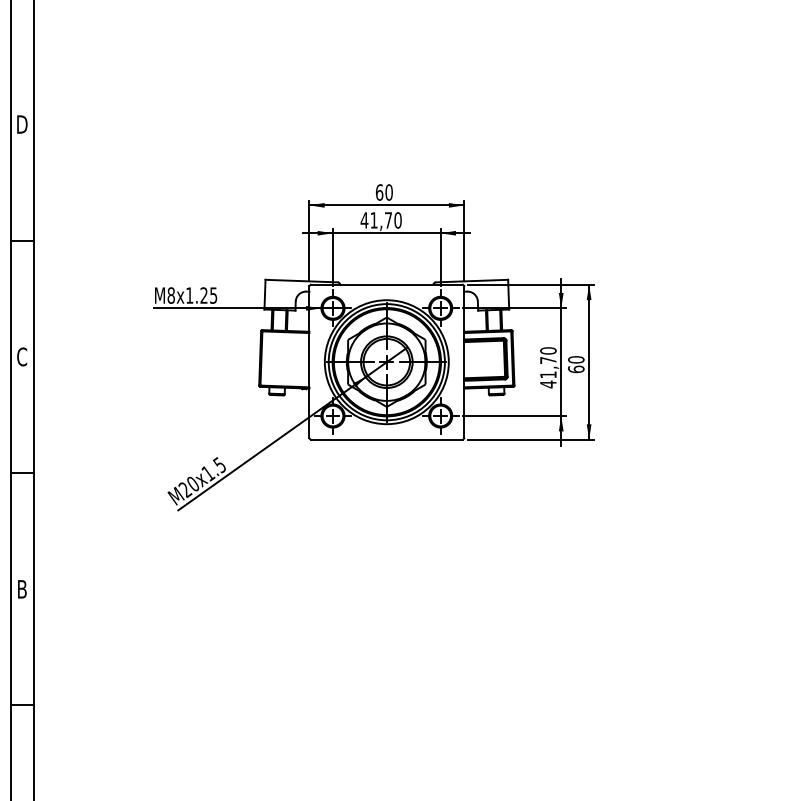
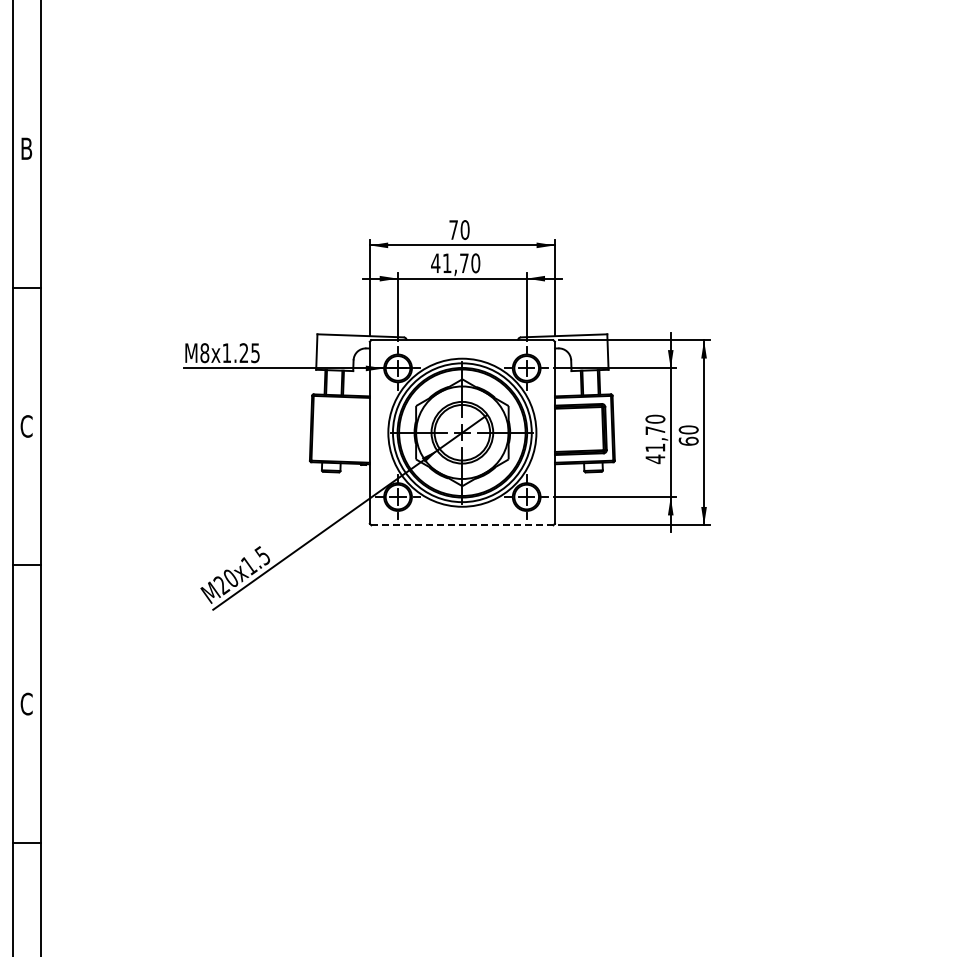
text: (22, 124) -> (26, 148), D -> B
text: (379, 192) -> (453, 229), 60 -> 70
line: (386, 439) -> (462, 525), solid -> dashed
text: (22, 588) -> (26, 703), B -> C

